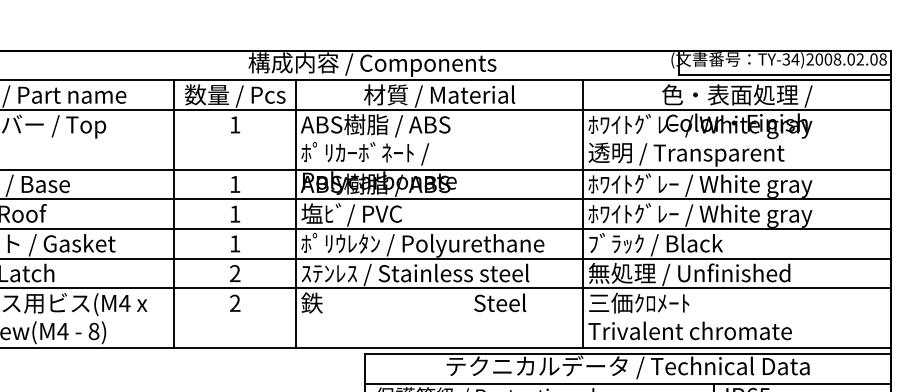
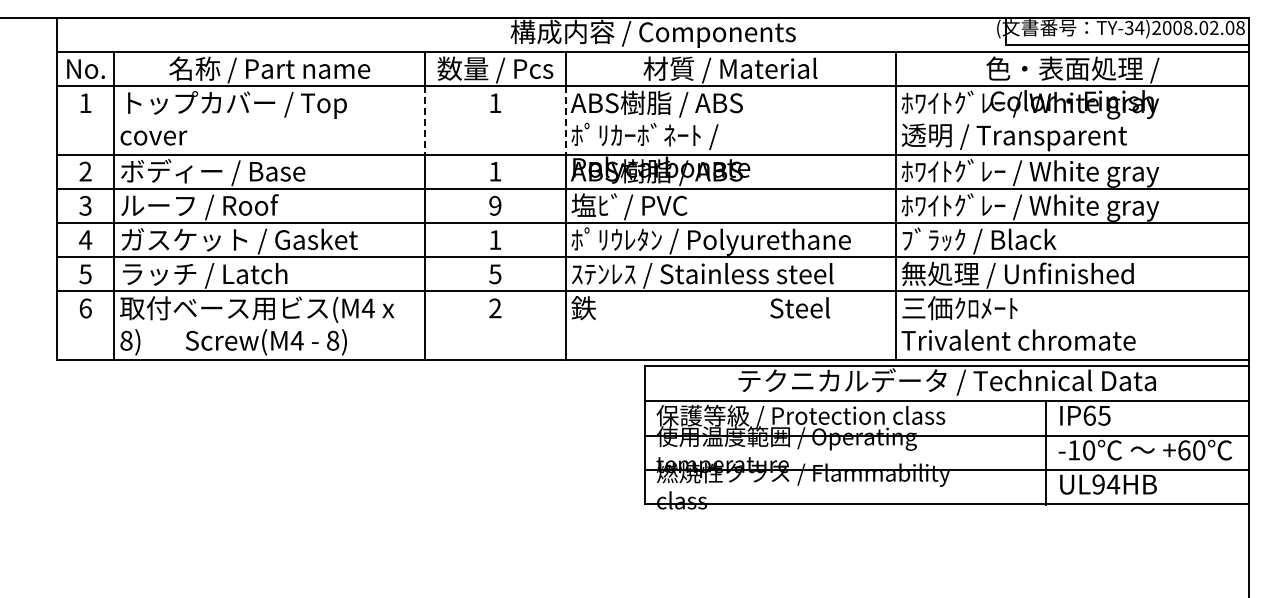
line: (174, 139) -> (425, 120), solid -> dashed
line: (296, 139) -> (565, 120), solid -> dashed
text: (235, 213) -> (495, 205), 1 -> 9
text: (235, 273) -> (495, 274), 2 -> 5

